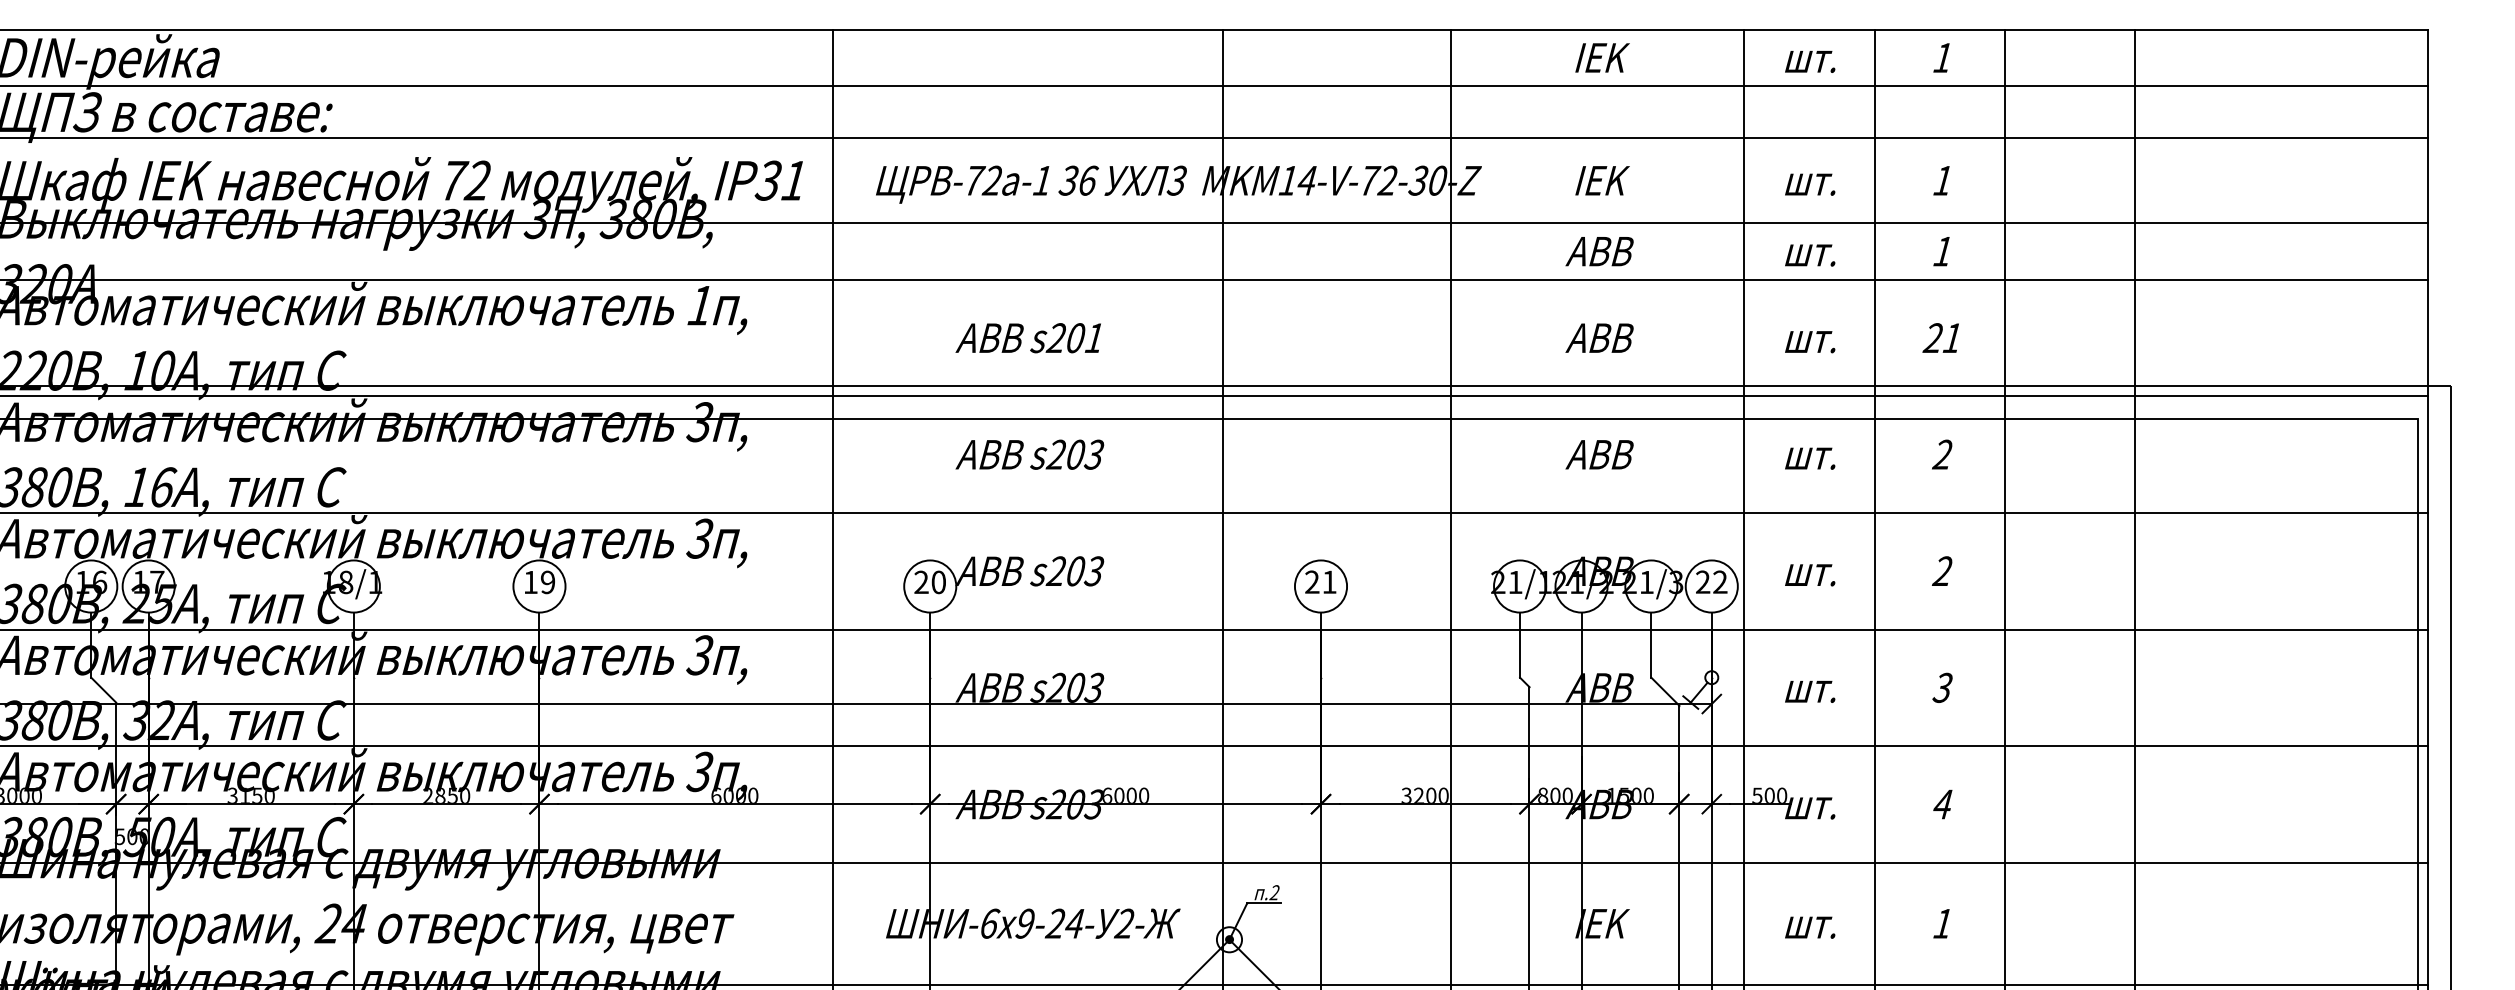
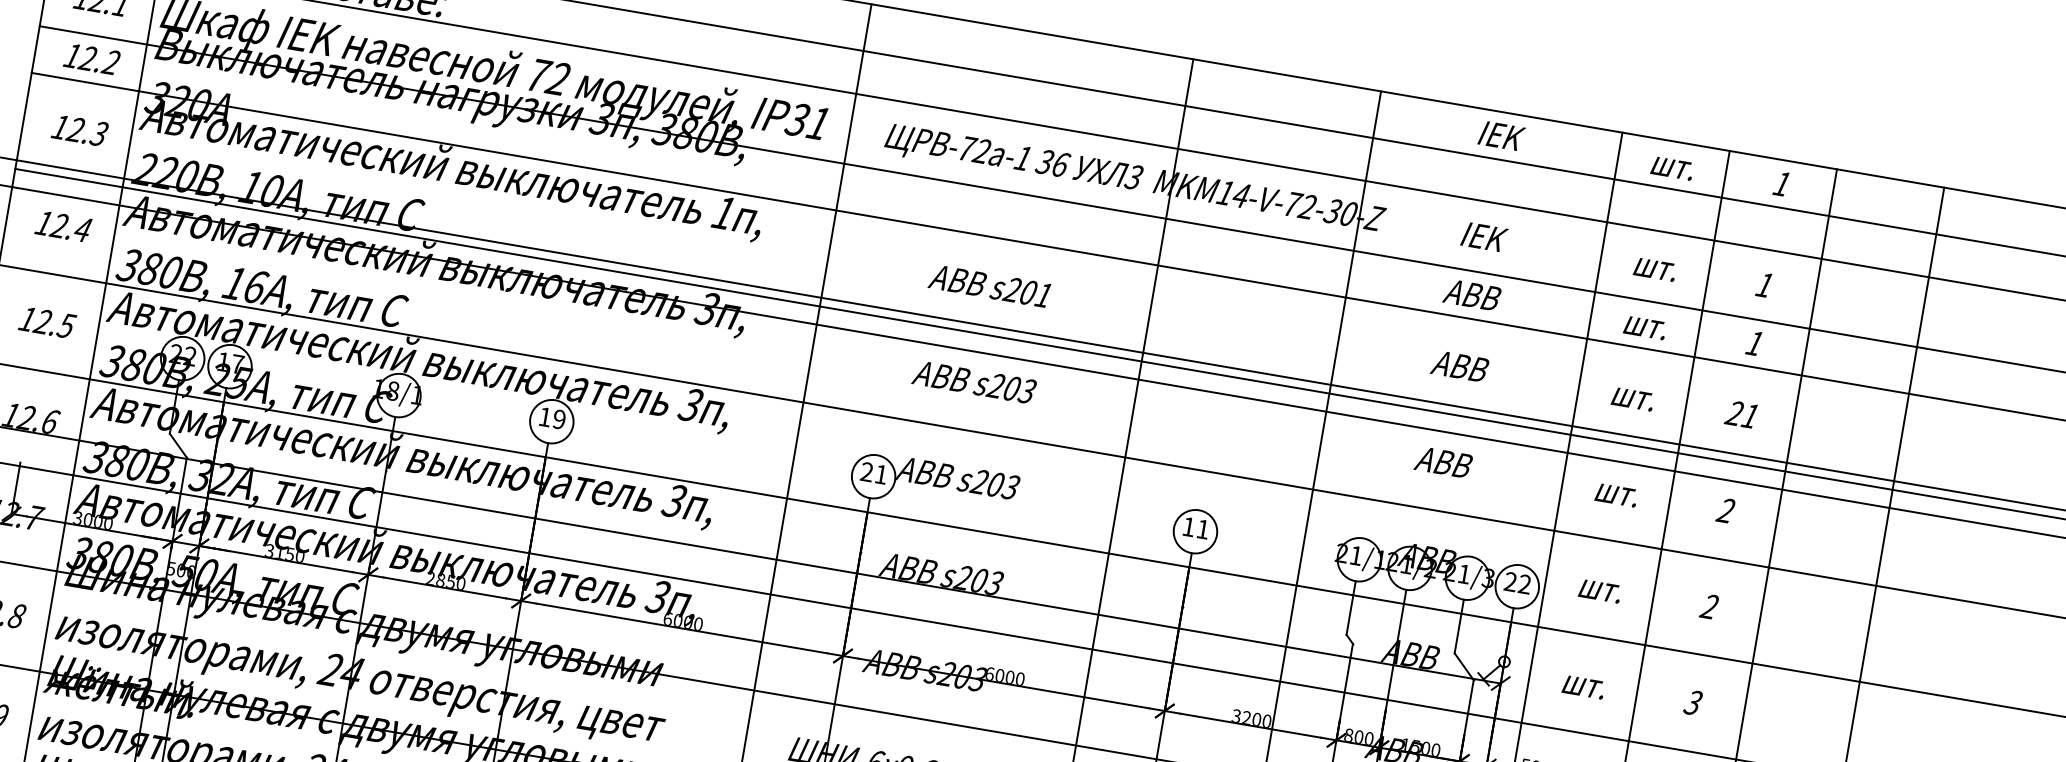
text: (1312, 581) -> (1189, 526), 21 -> 11
text: (91, 582) -> (183, 355), 16 -> 22
text: (938, 582) -> (881, 474), 20 -> 21

